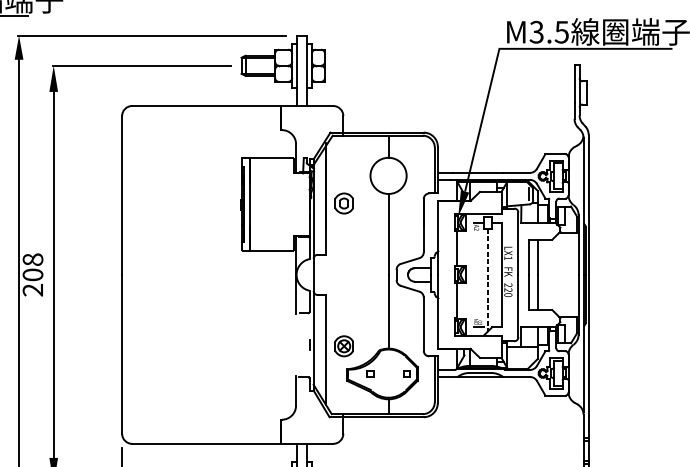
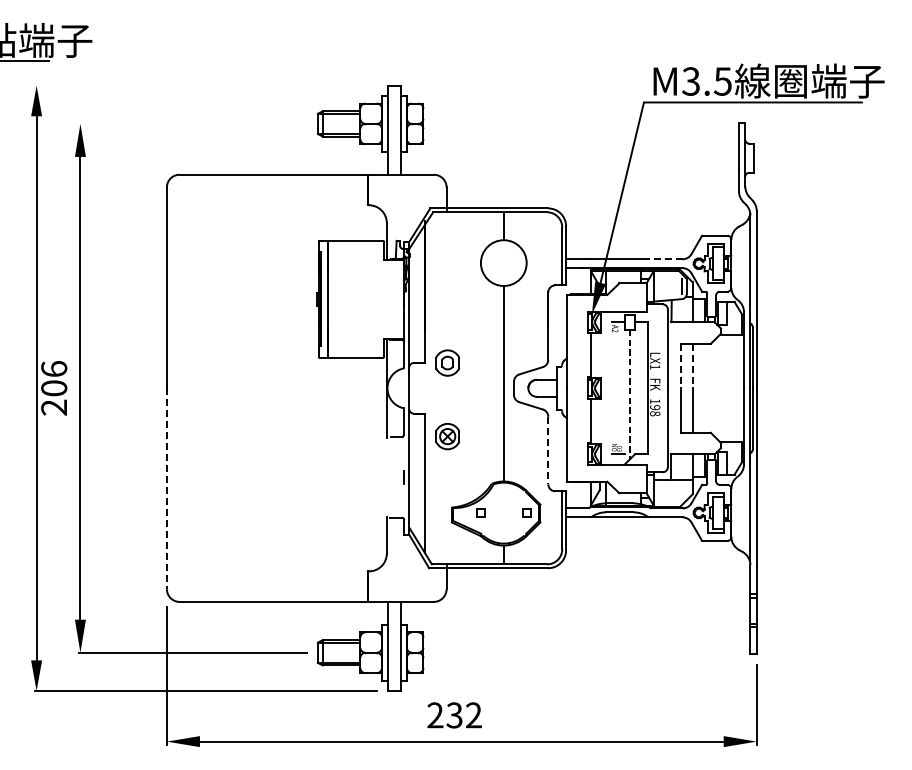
line: (151, 35) -> (204, 85), removed
line: (141, 65) -> (191, 123), removed
line: (516, 173) -> (665, 259), solid -> dashed
part: (344, 203) -> (447, 362), moved
line: (529, 257) -> (681, 366), solid -> dashed
line: (537, 257) -> (692, 366), solid -> dashed
text: (33, 259) -> (54, 368), 208 -> 206
text: (508, 290) -> (655, 407), 220 -> 198
line: (423, 324) -> (548, 450), solid -> dashed
part: (344, 346) -> (447, 436), moved
line: (121, 354) -> (166, 489), solid -> dashed

